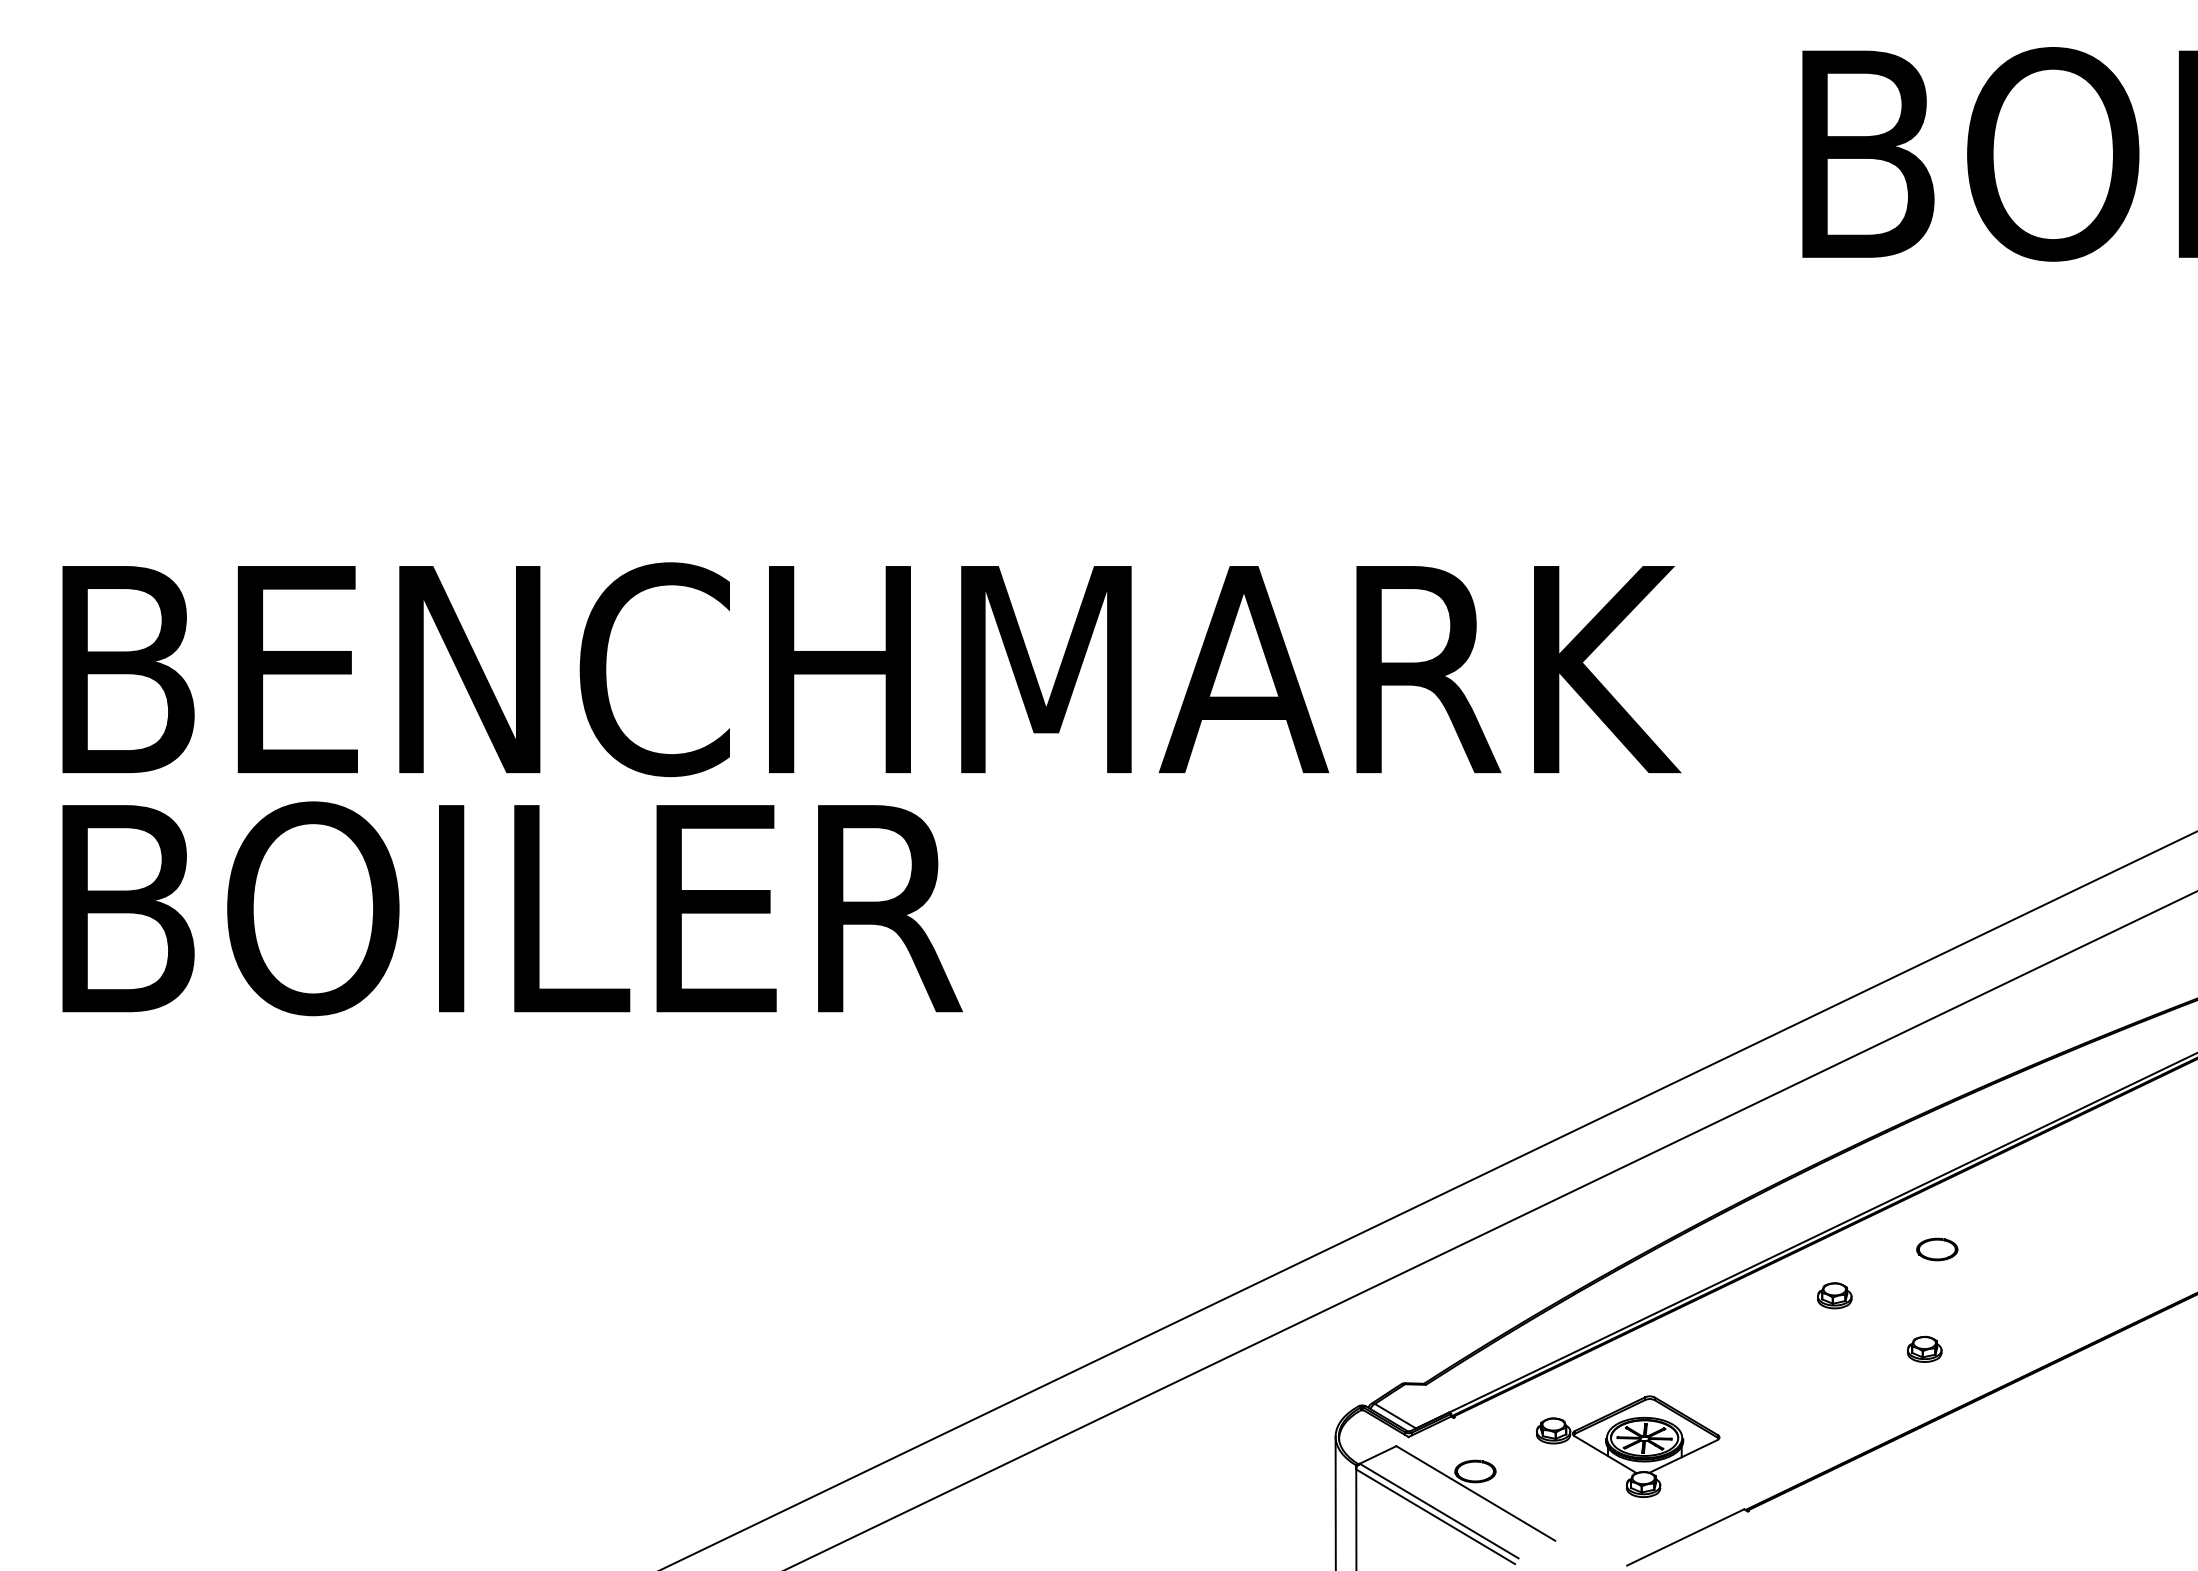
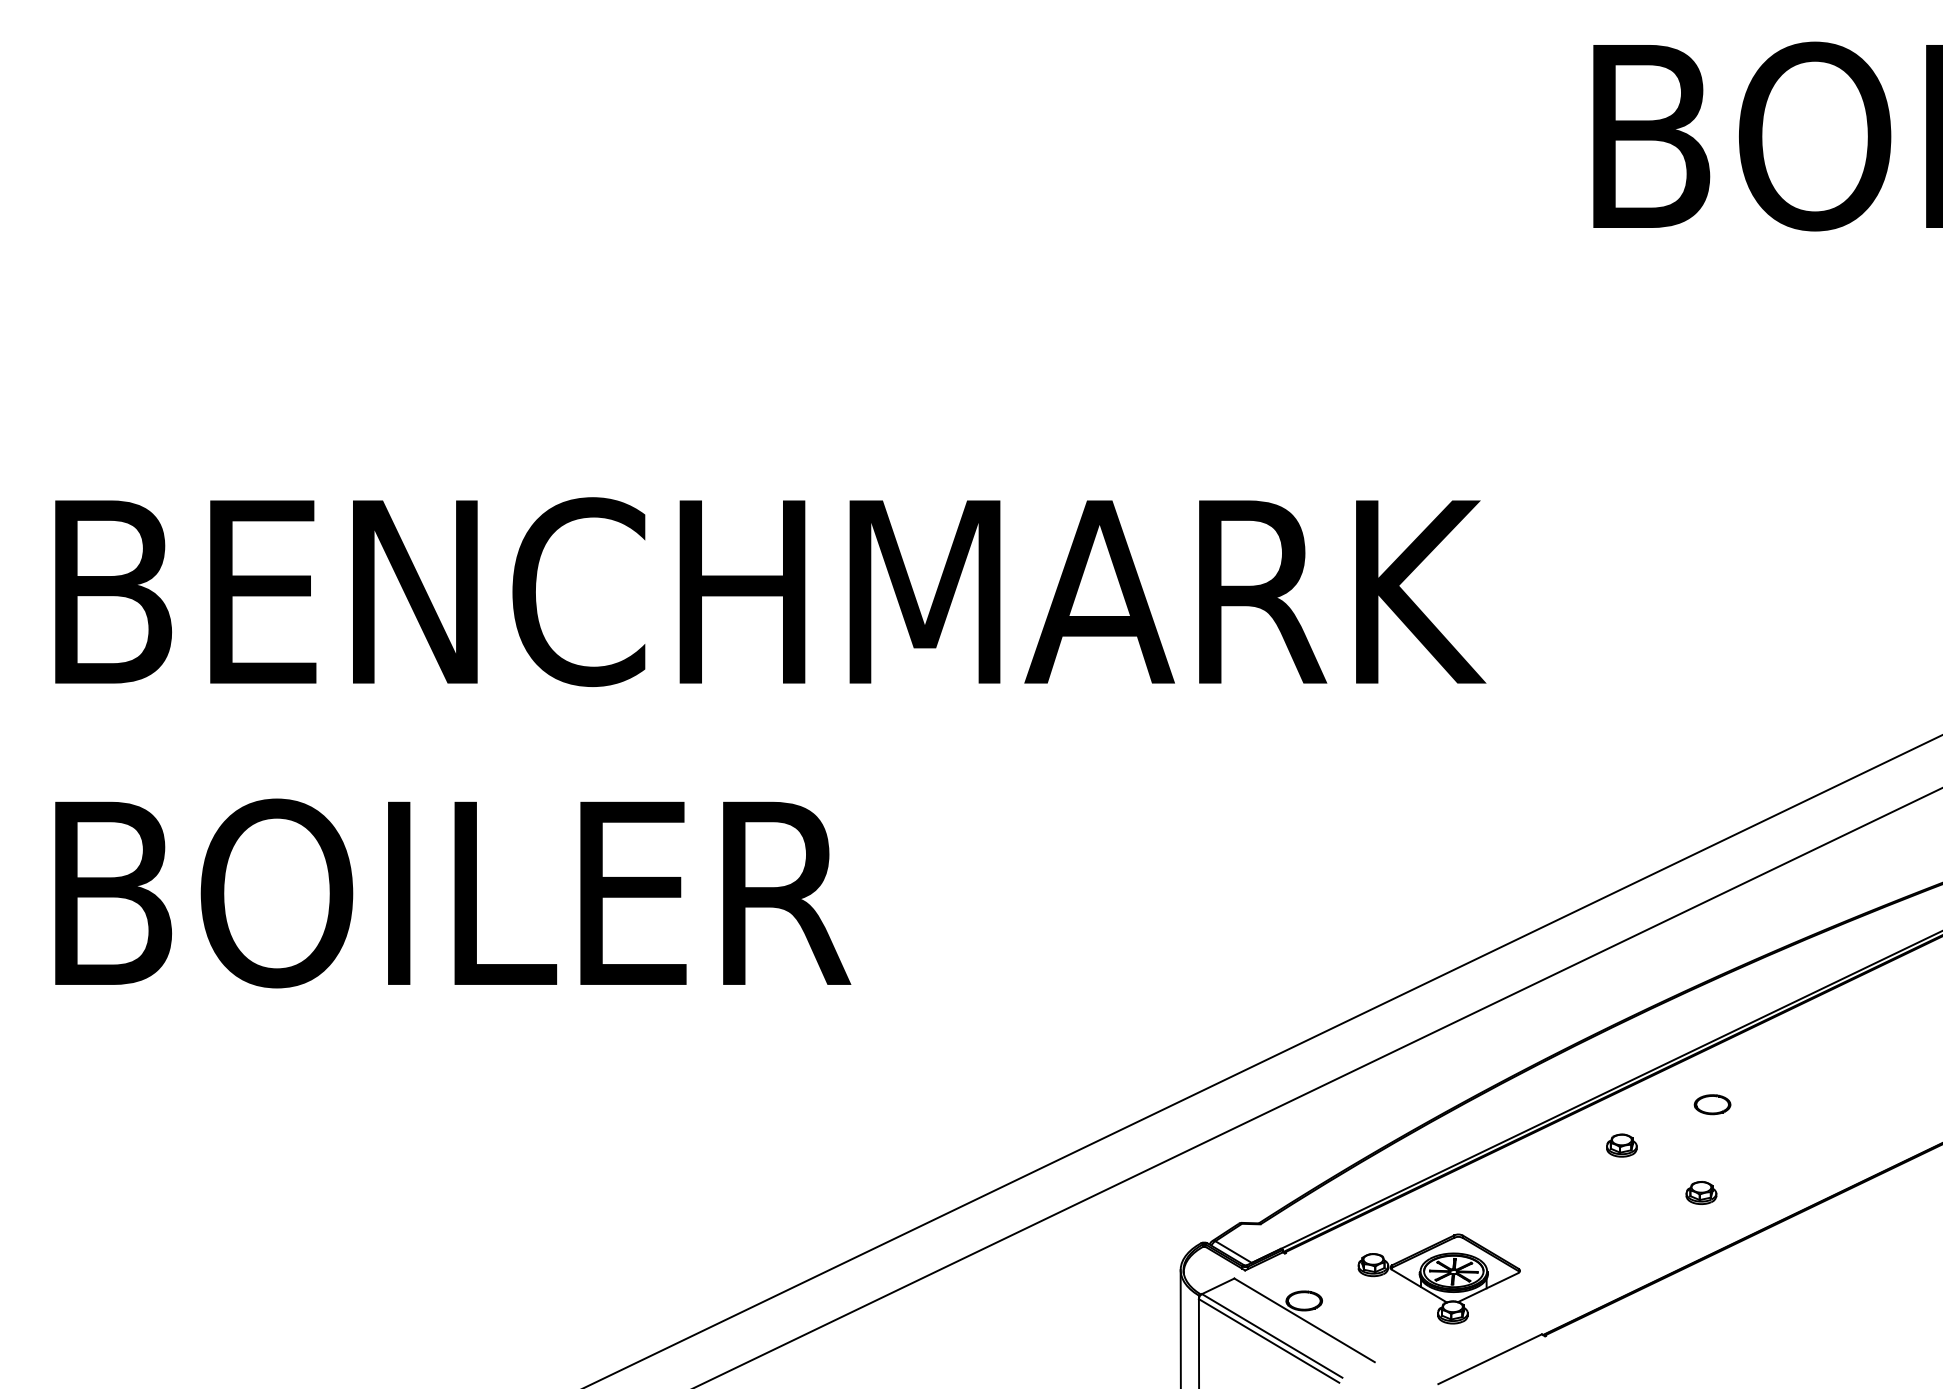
text: (513, 908) -> (453, 893), moved

